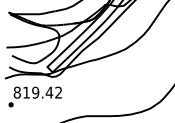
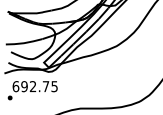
text: (37, 92) -> (34, 86), 819.42 -> 692.75

